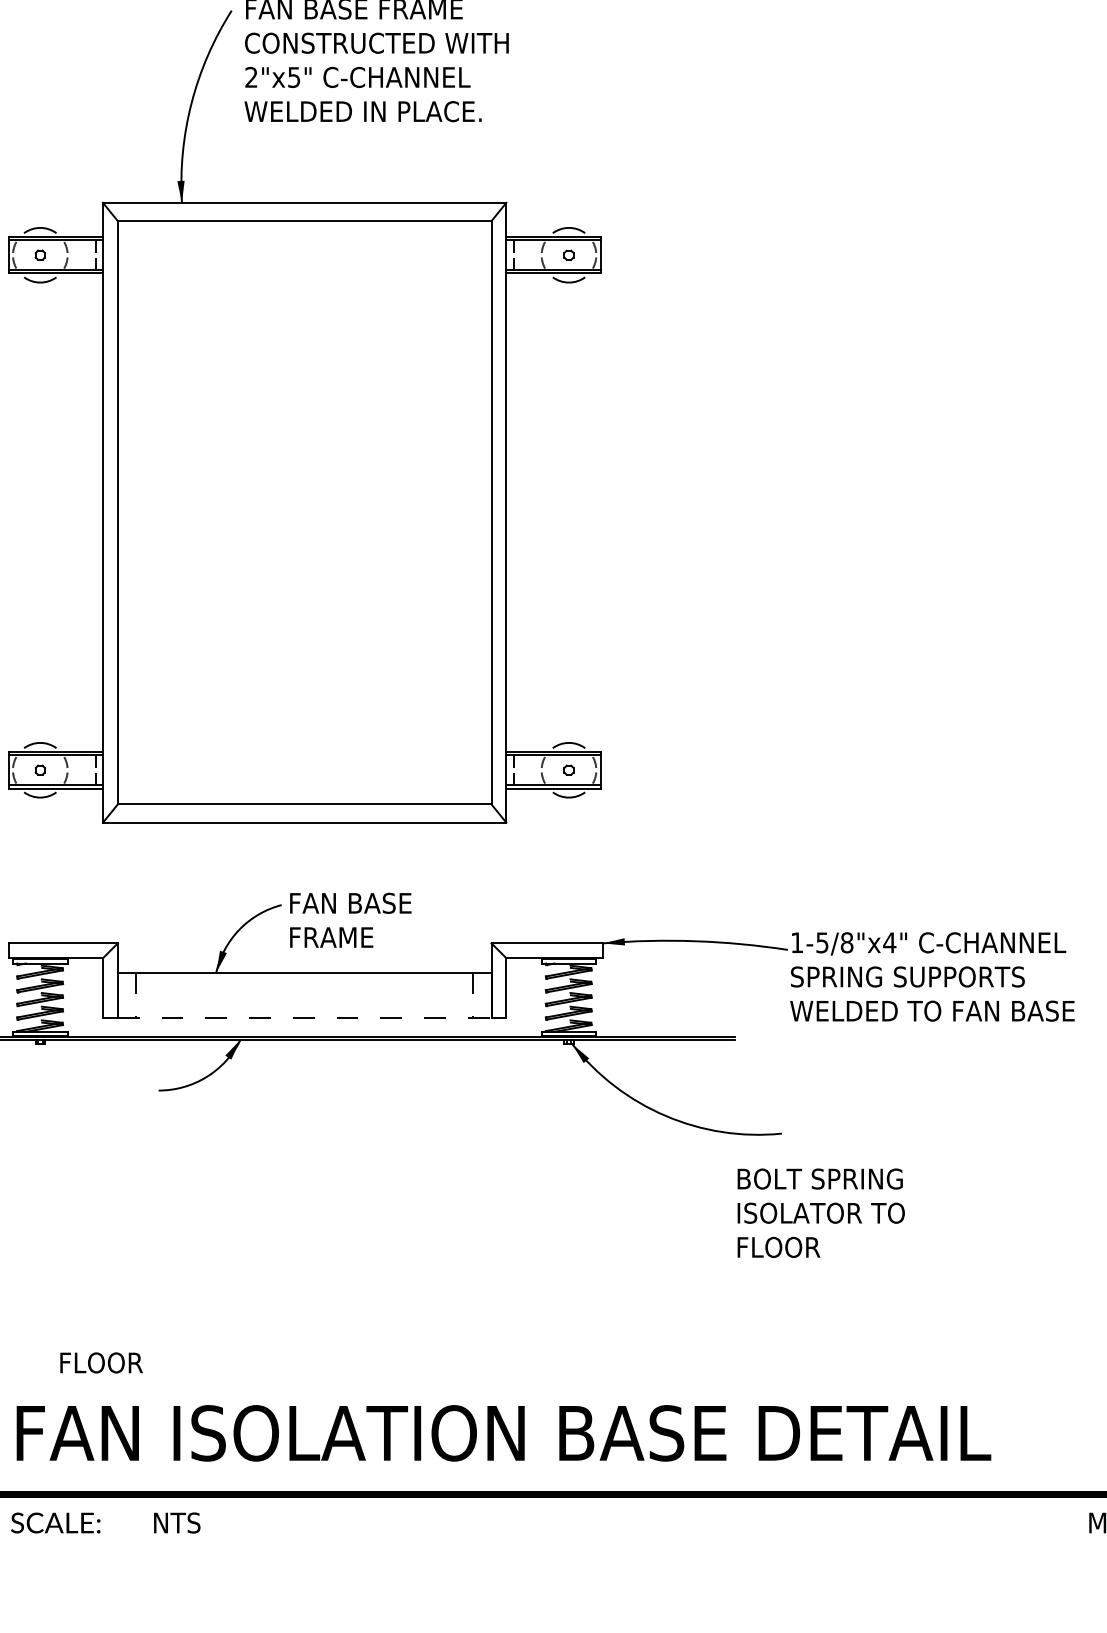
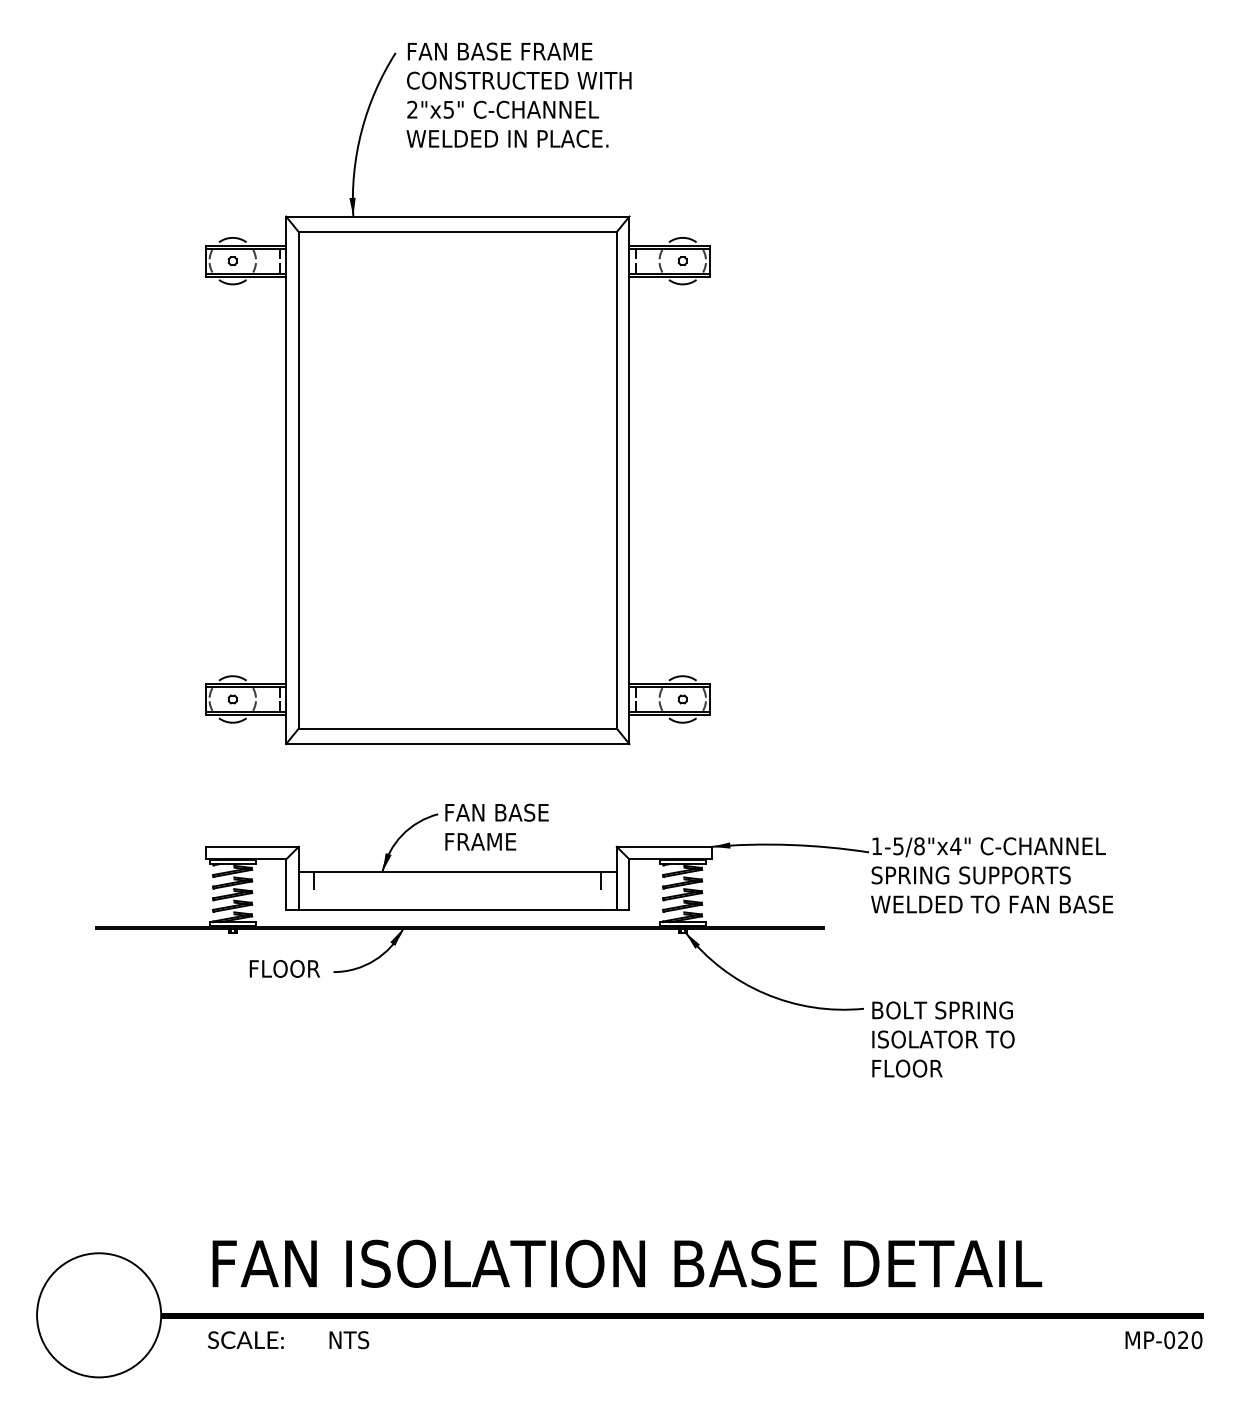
line: (305, 1018) -> (458, 910), dashed -> solid
text: (821, 1213) -> (943, 1039), moved
text: (101, 1362) -> (284, 968), moved

